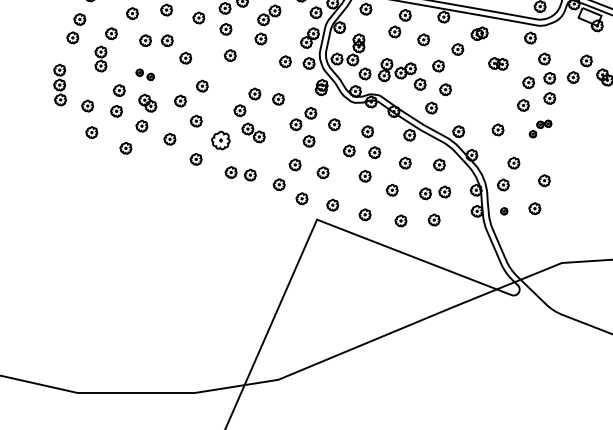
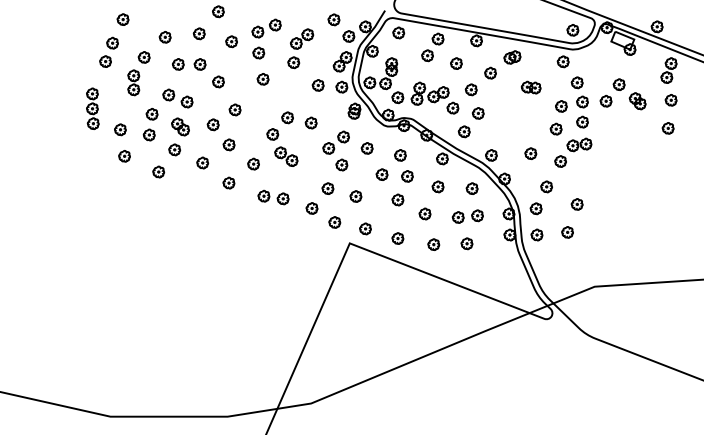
part: (144, 74) -> (177, 98), size x1.67
part: (540, 128) -> (573, 152), size x1.67
part: (220, 139) -> (253, 163), size x0.62
part: (503, 210) -> (536, 234), size x1.67

